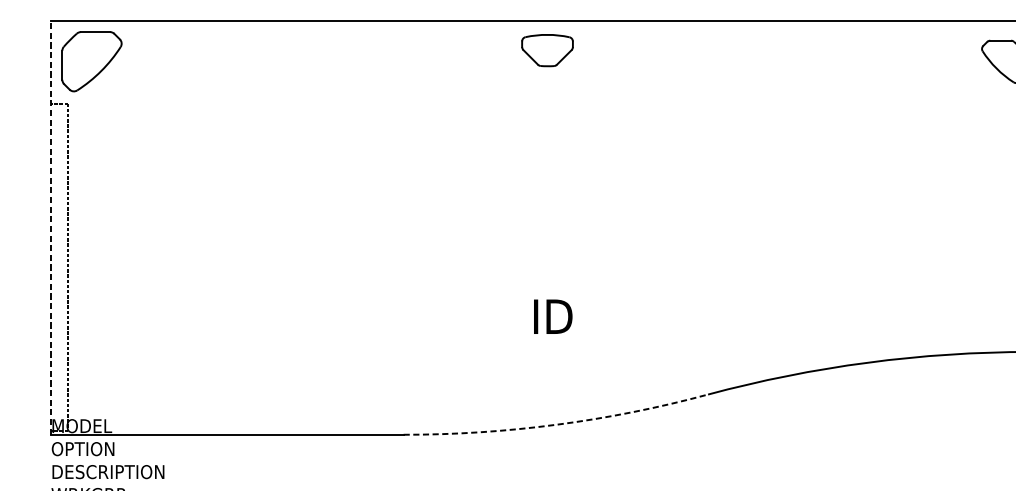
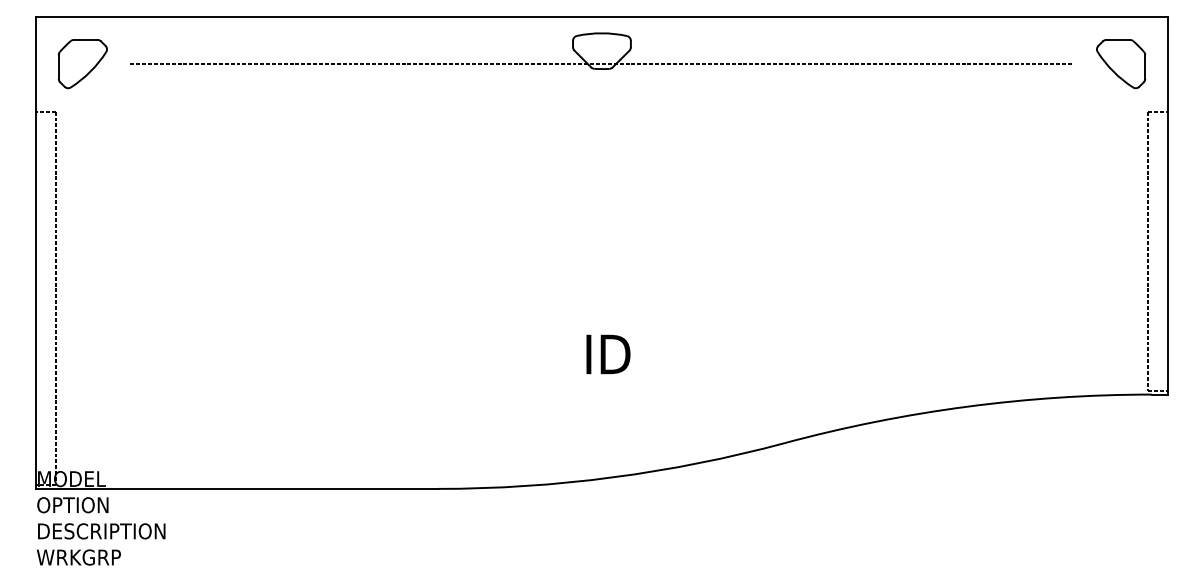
part: (91, 62) -> (82, 64), size x0.71
line: (547, 62) -> (601, 64), added
line: (51, 228) -> (36, 253), dashed -> solid
arc: (556, 424) -> (612, 477), dashed -> solid

